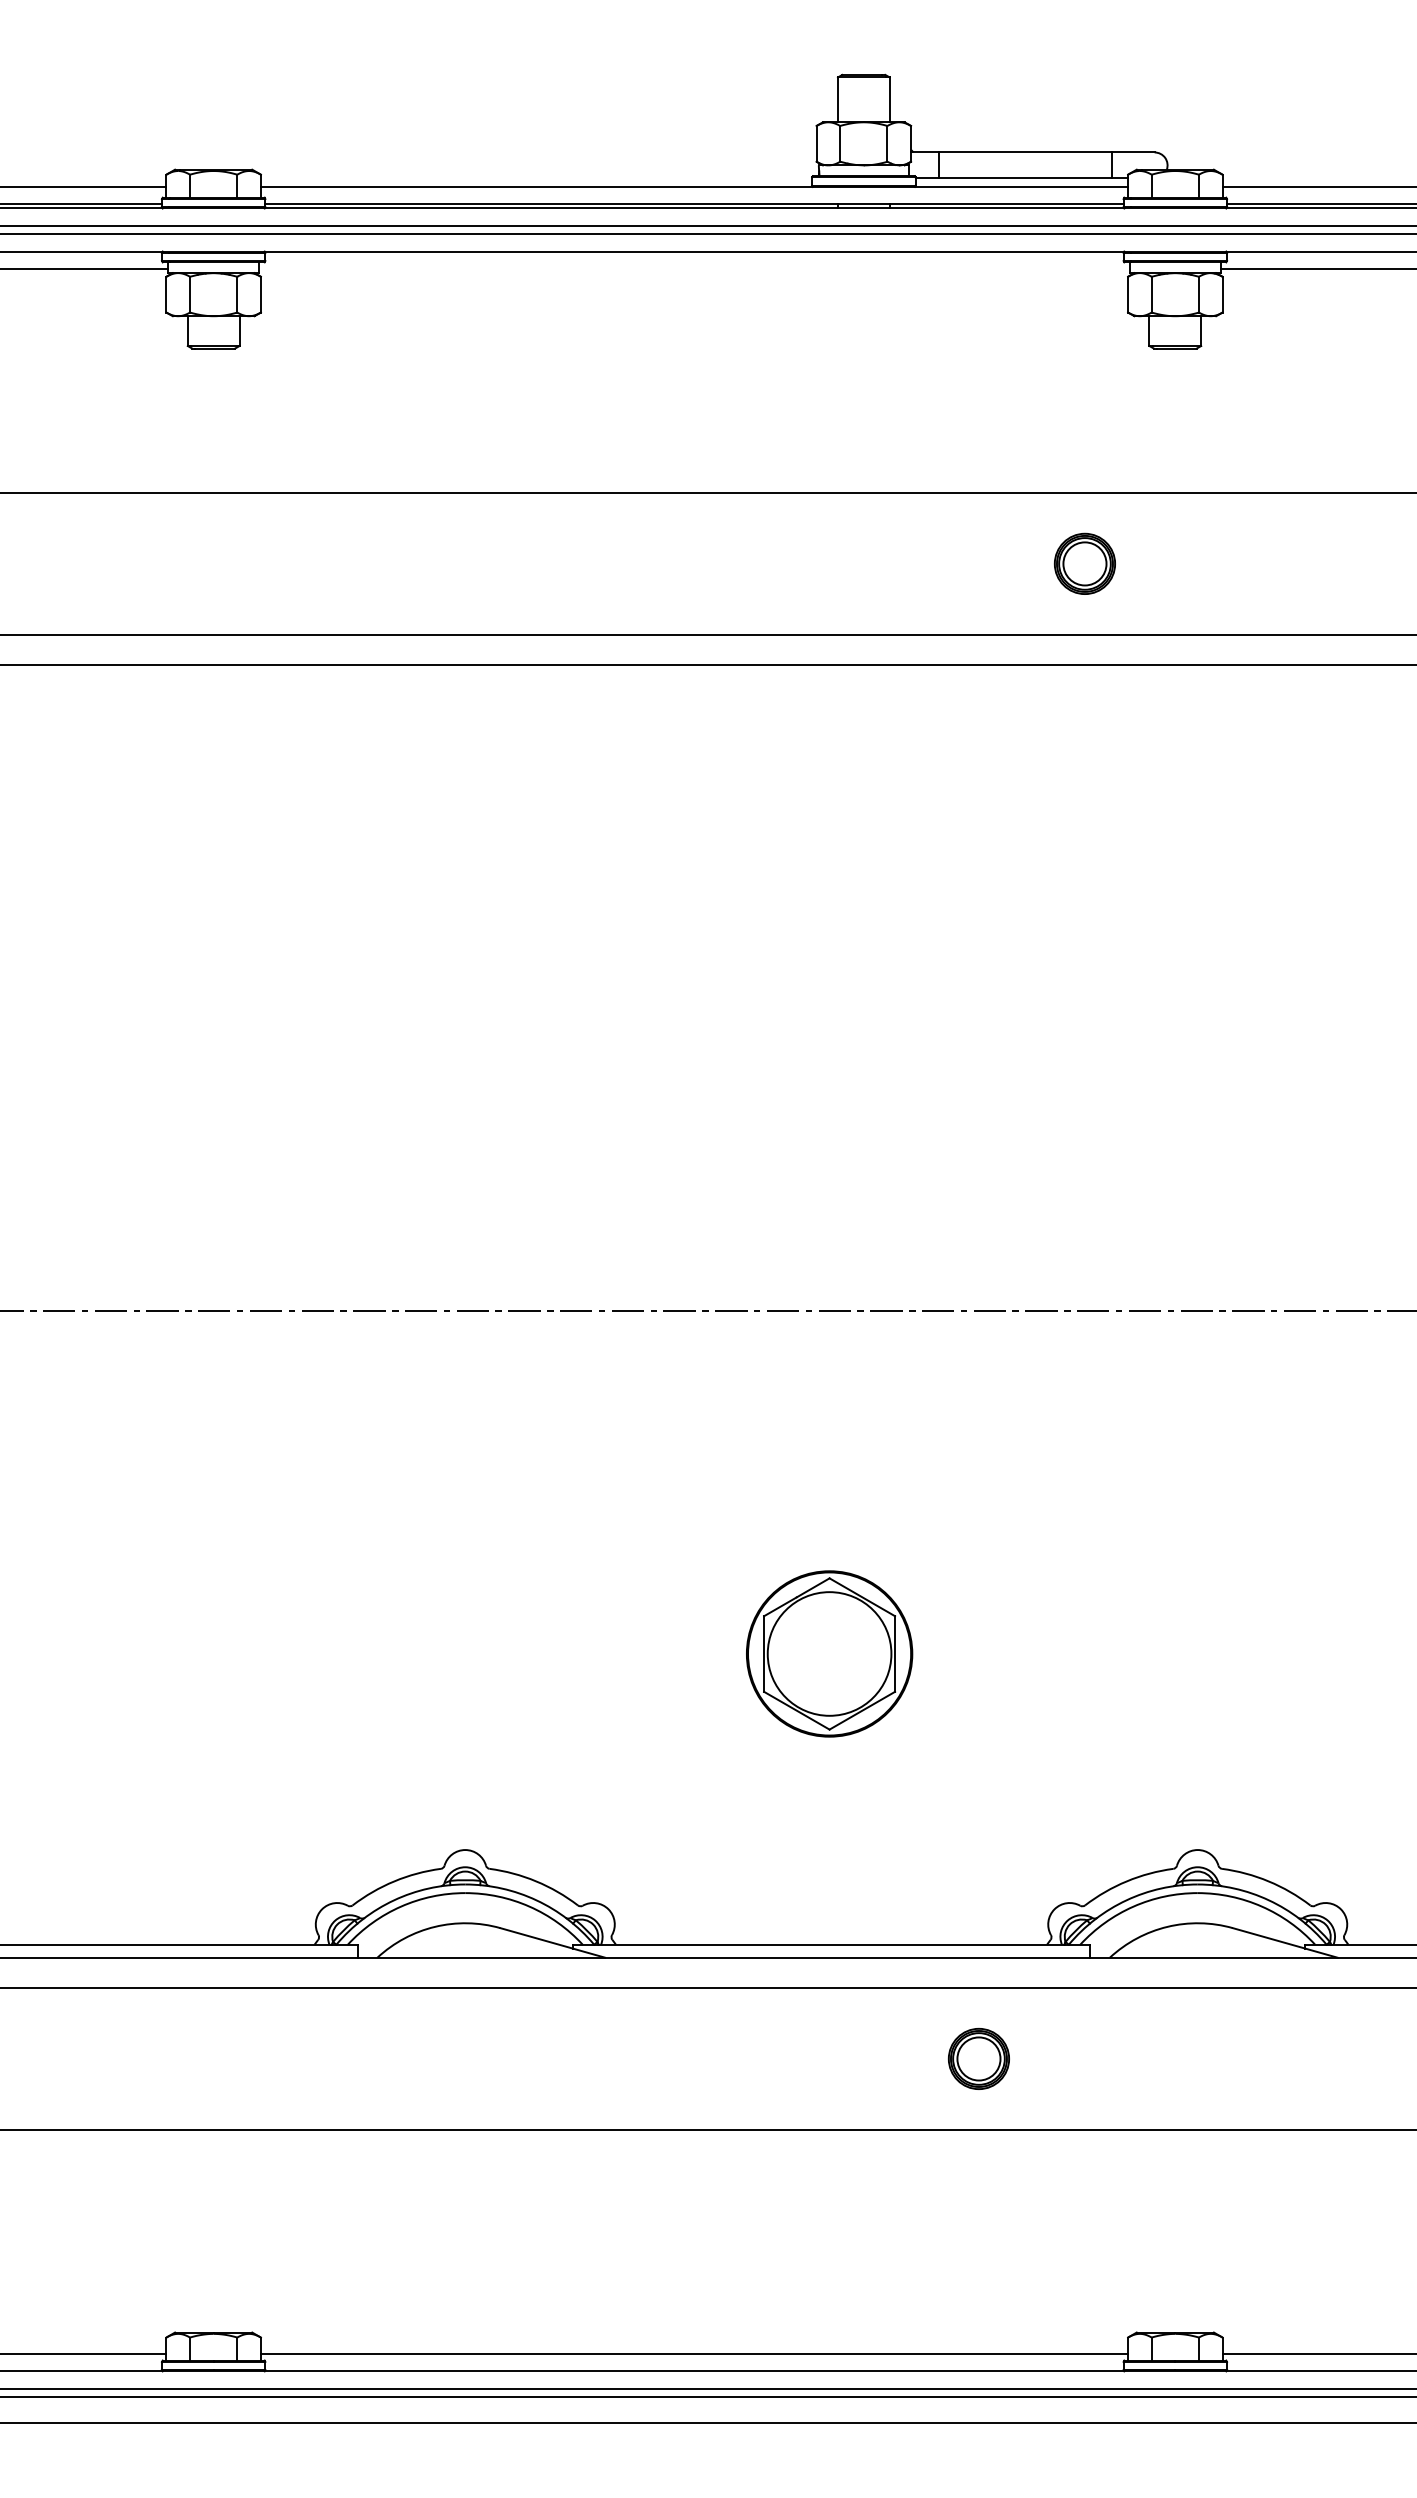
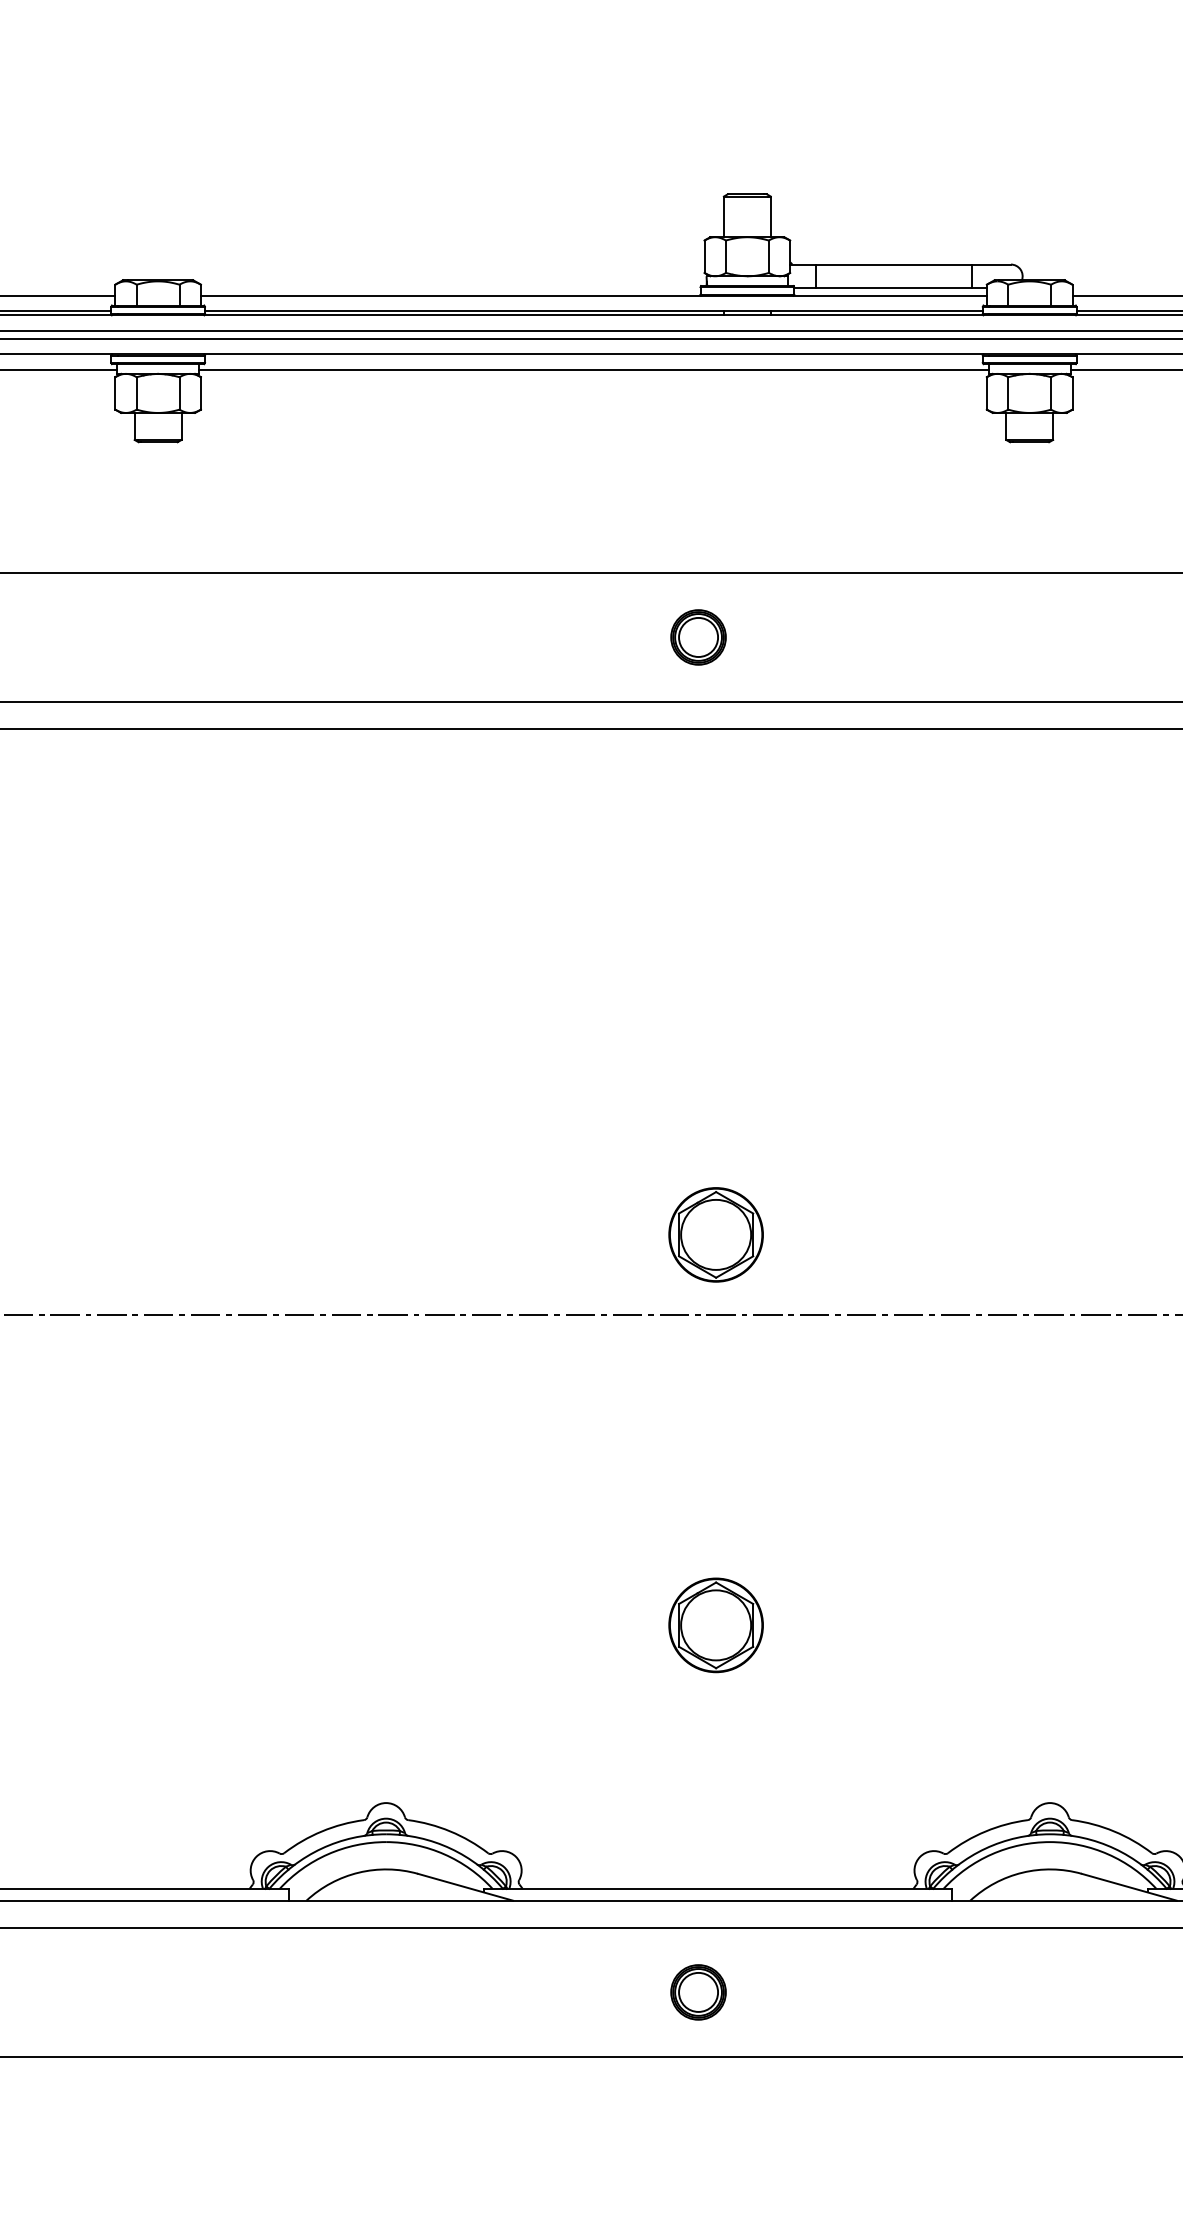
line: (694, 268) -> (593, 369), added
part: (1084, 563) -> (698, 637), moved
part: (828, 1222) -> (715, 1234), added
part: (828, 1653) -> (715, 1624), size x0.62
part: (978, 2058) -> (698, 1991), moved

